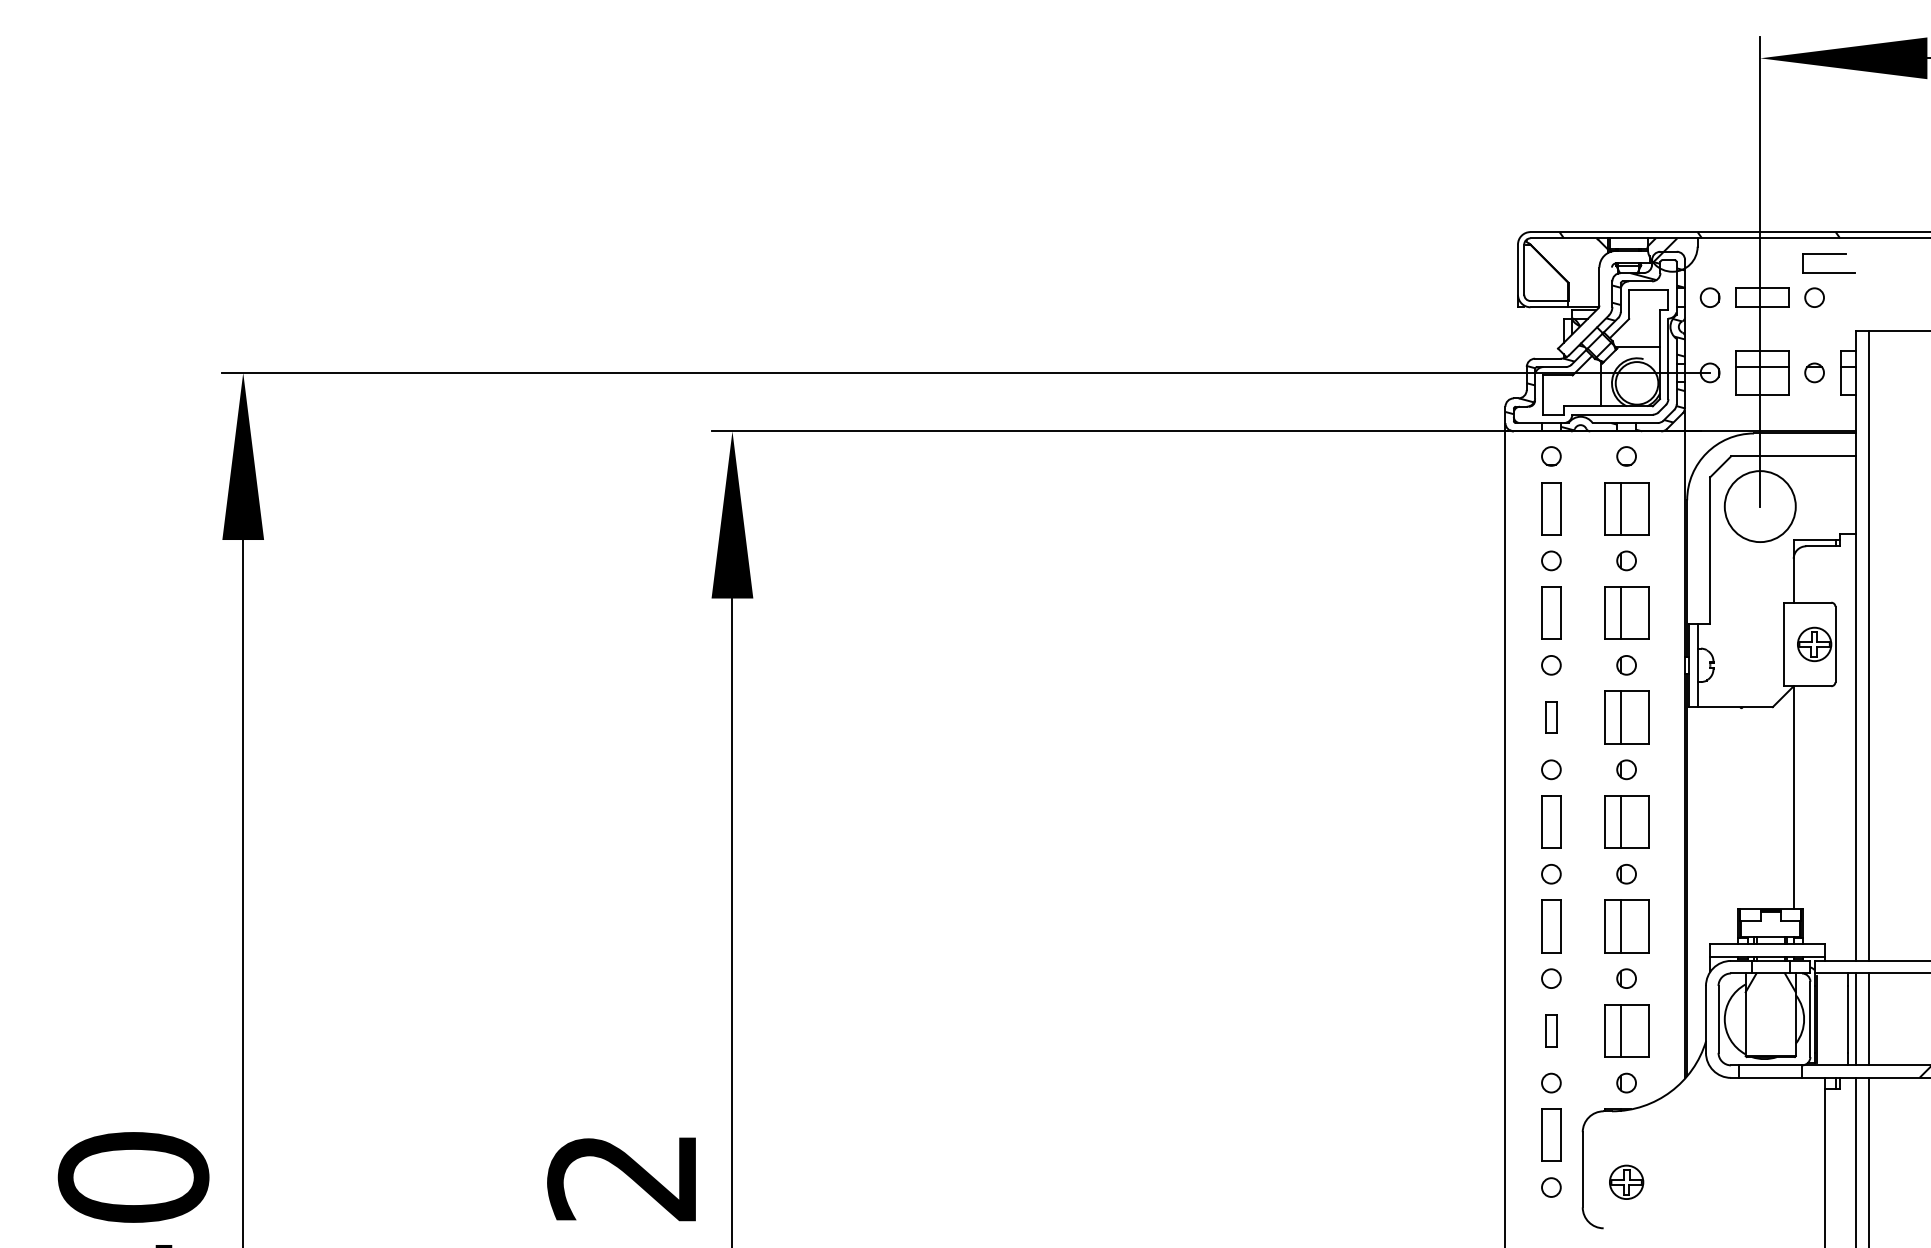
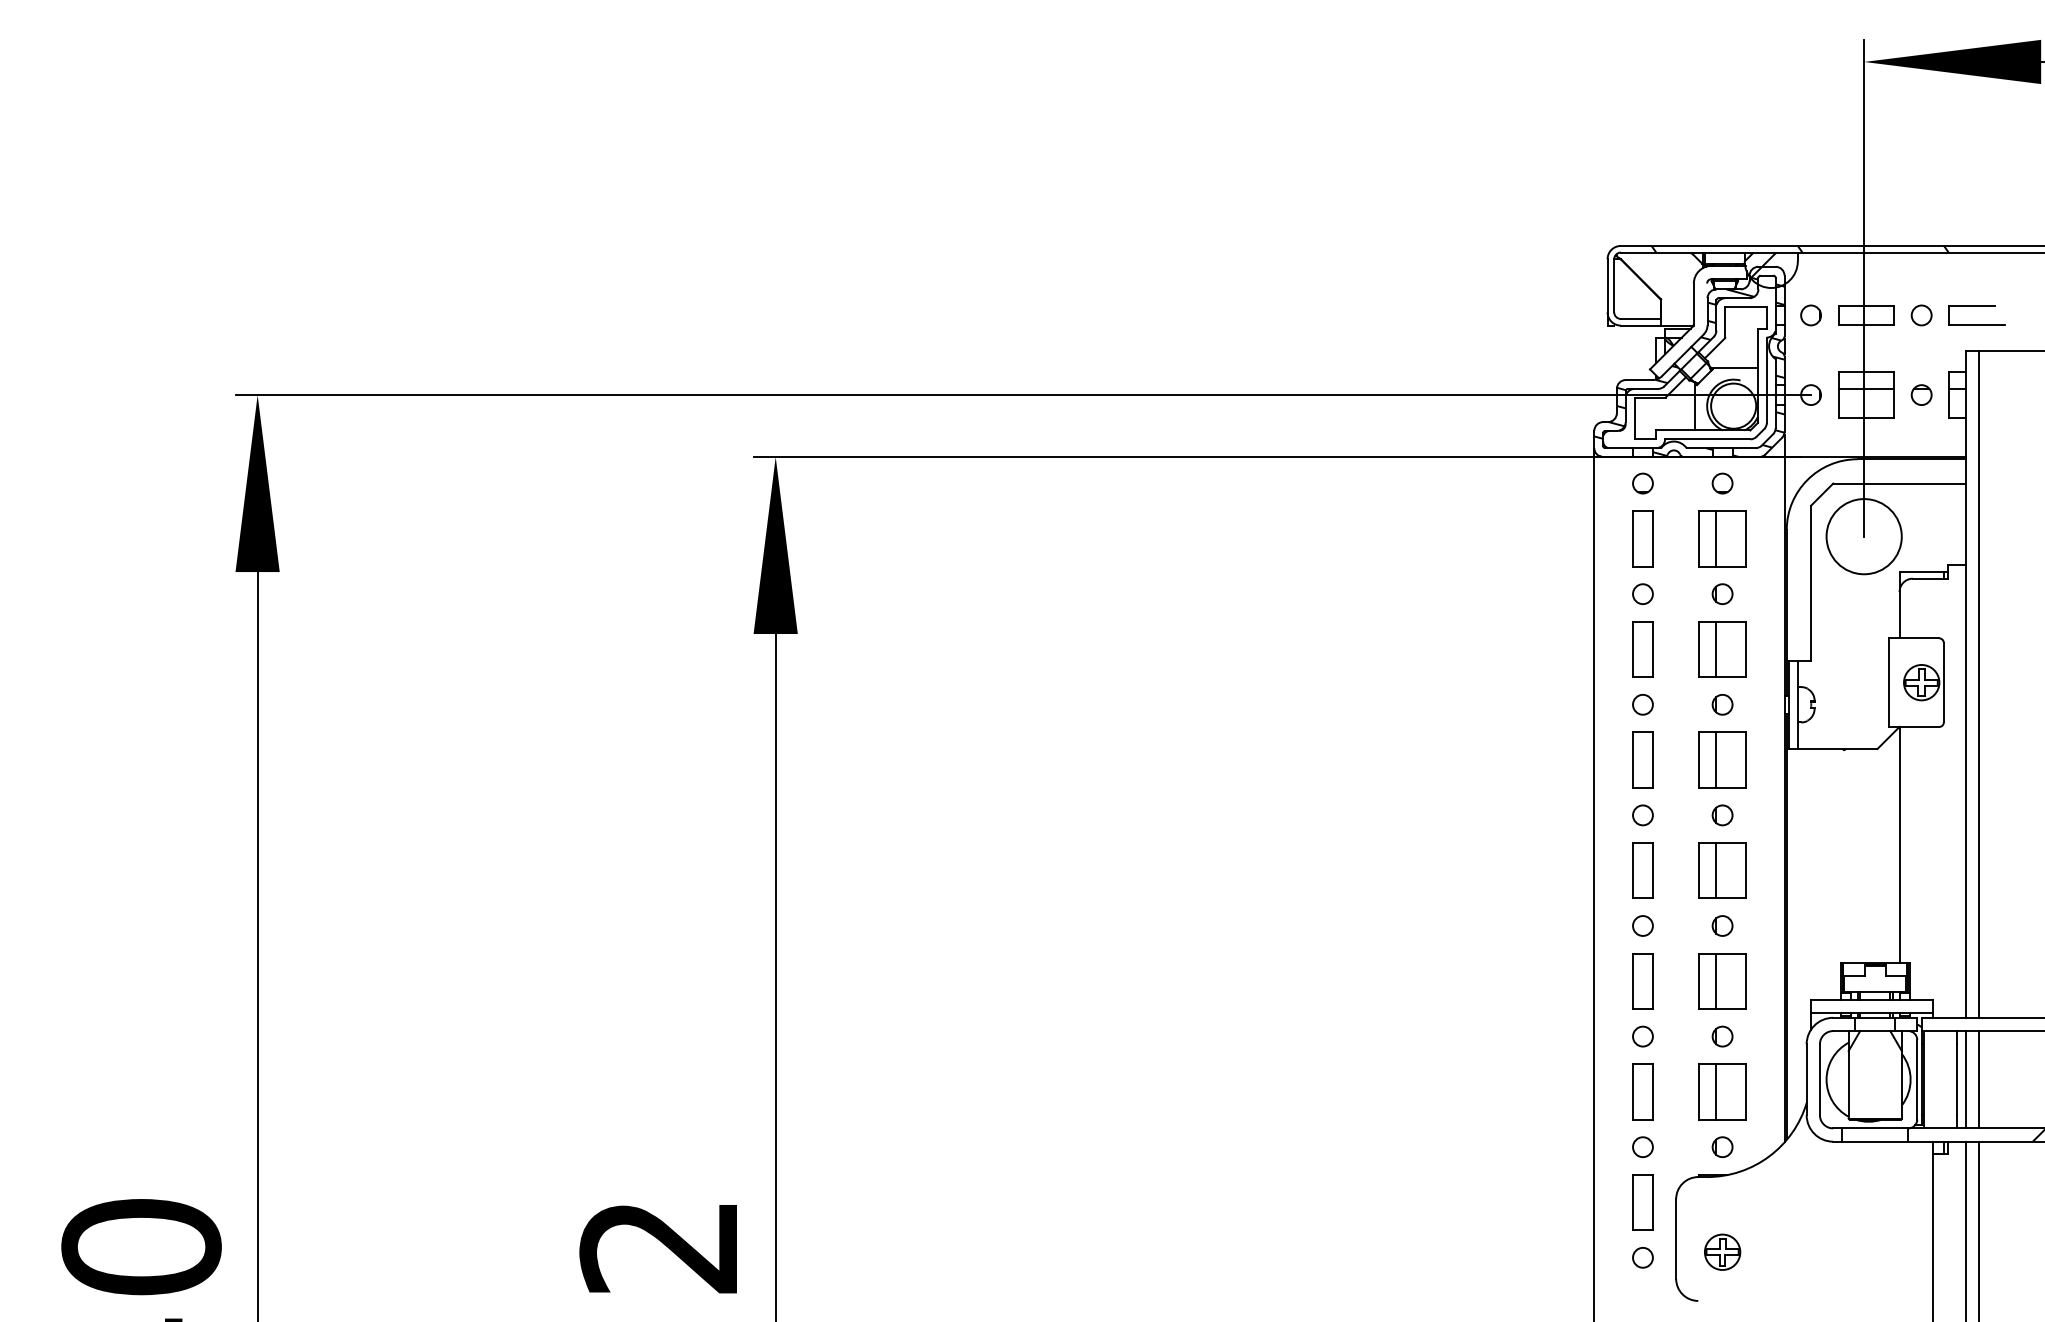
part: (1828, 255) -> (1976, 306), moved
part: (1550, 717) -> (1642, 759), size x1.67
part: (1550, 1030) -> (1642, 1091), size x1.67

